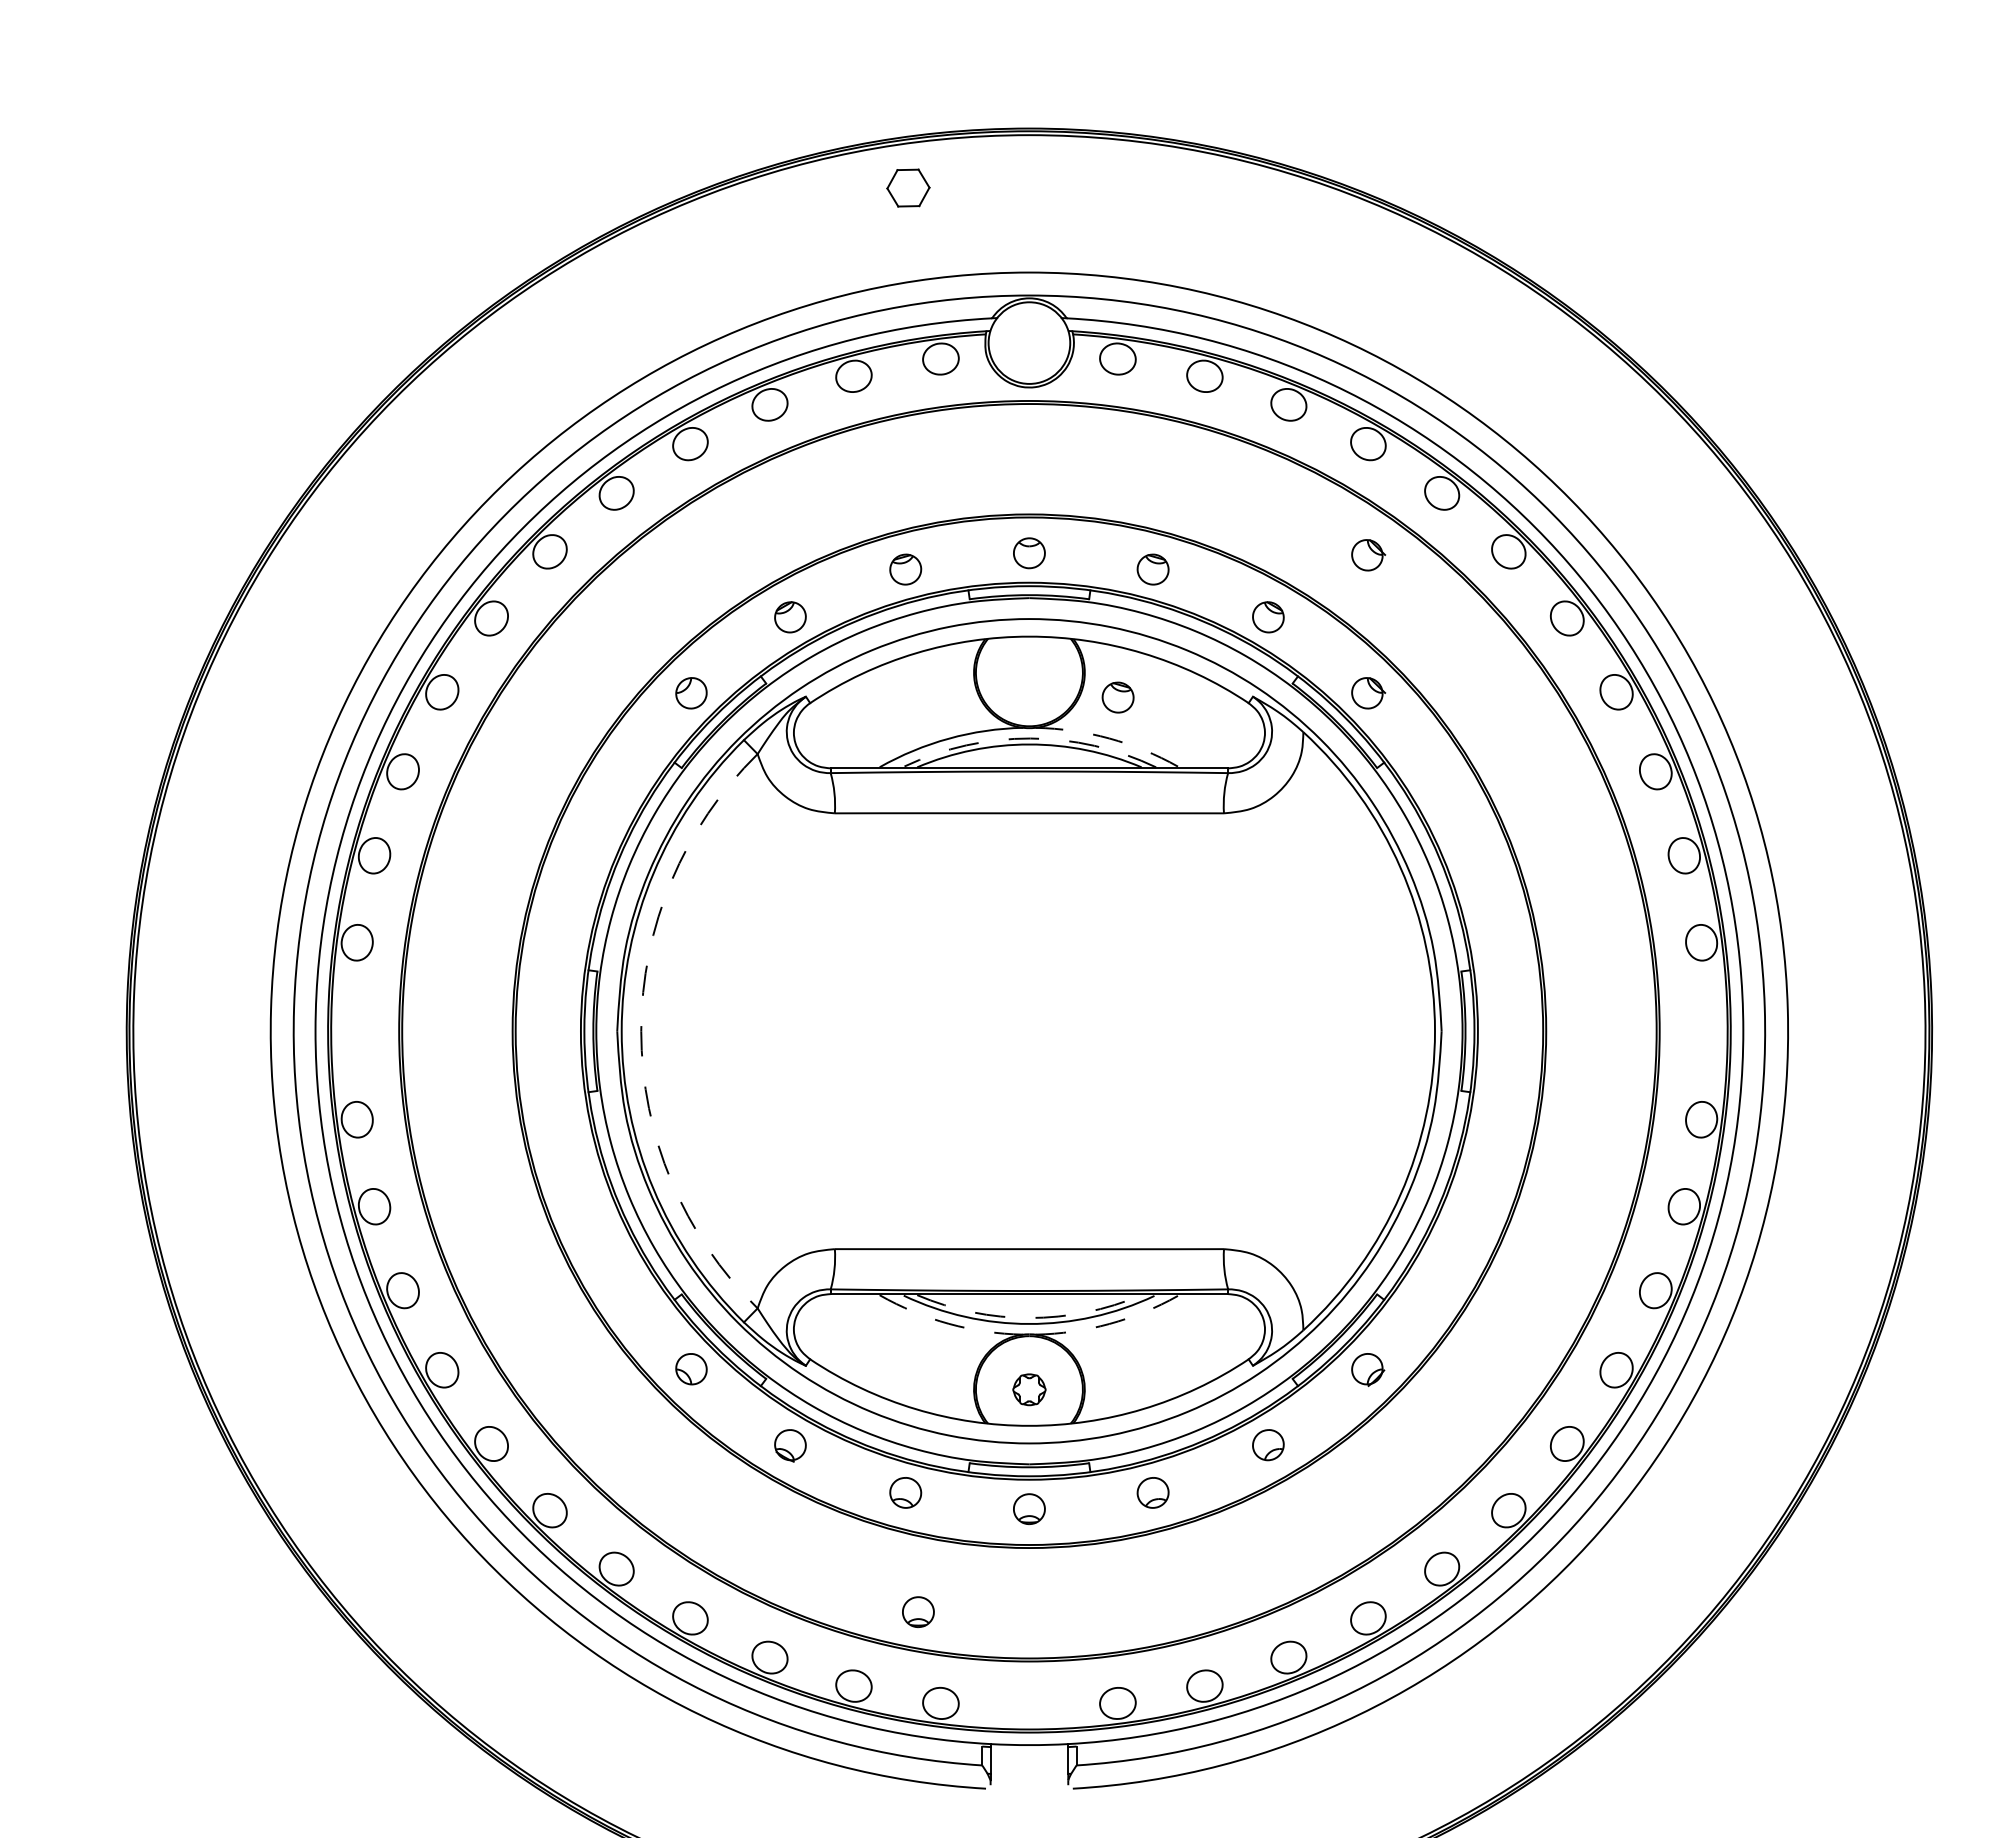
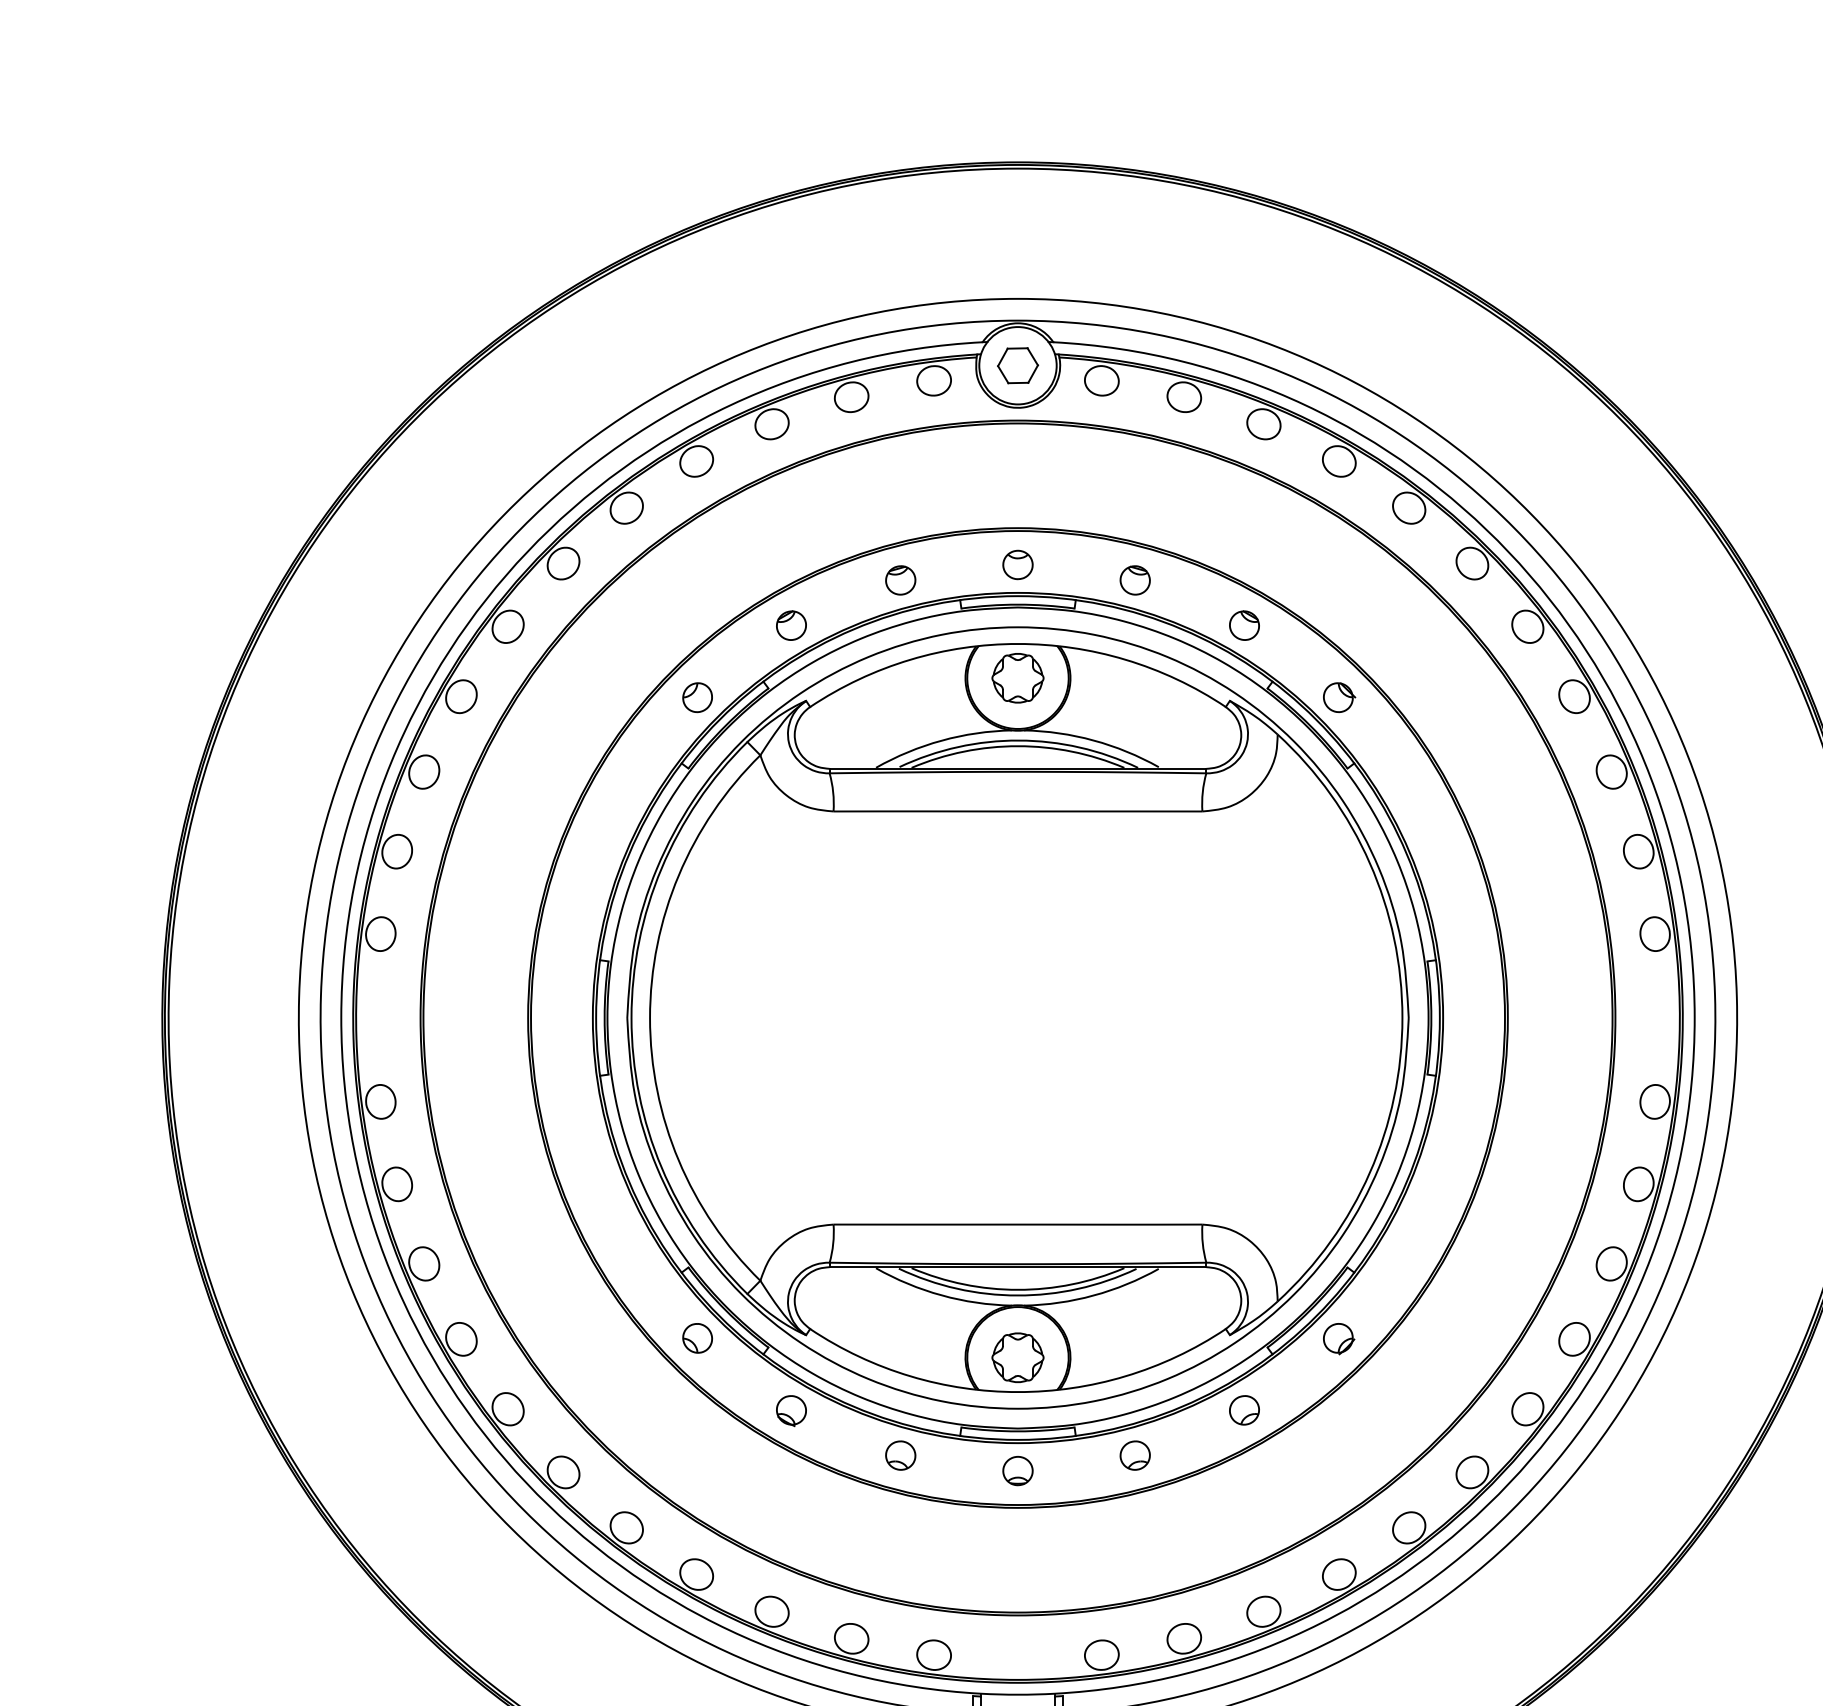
part: (908, 187) -> (1018, 365), moved
part: (1368, 555) -> (1339, 567), removed
part: (1029, 672) -> (1018, 677), added
part: (1117, 697) -> (1101, 701), removed
arc: (1030, 738) -> (1019, 740), dashed -> solid
arc: (1109, 738) -> (1093, 740), dashed -> solid
arc: (641, 1031) -> (650, 1018), dashed -> solid
arc: (1029, 1318) -> (1018, 1290), dashed -> solid
arc: (948, 1323) -> (941, 1295), dashed -> solid
arc: (1109, 1324) -> (1093, 1296), dashed -> solid
part: (1029, 1389) -> (1018, 1357), size x1.67
part: (918, 1611) -> (912, 1568), removed

